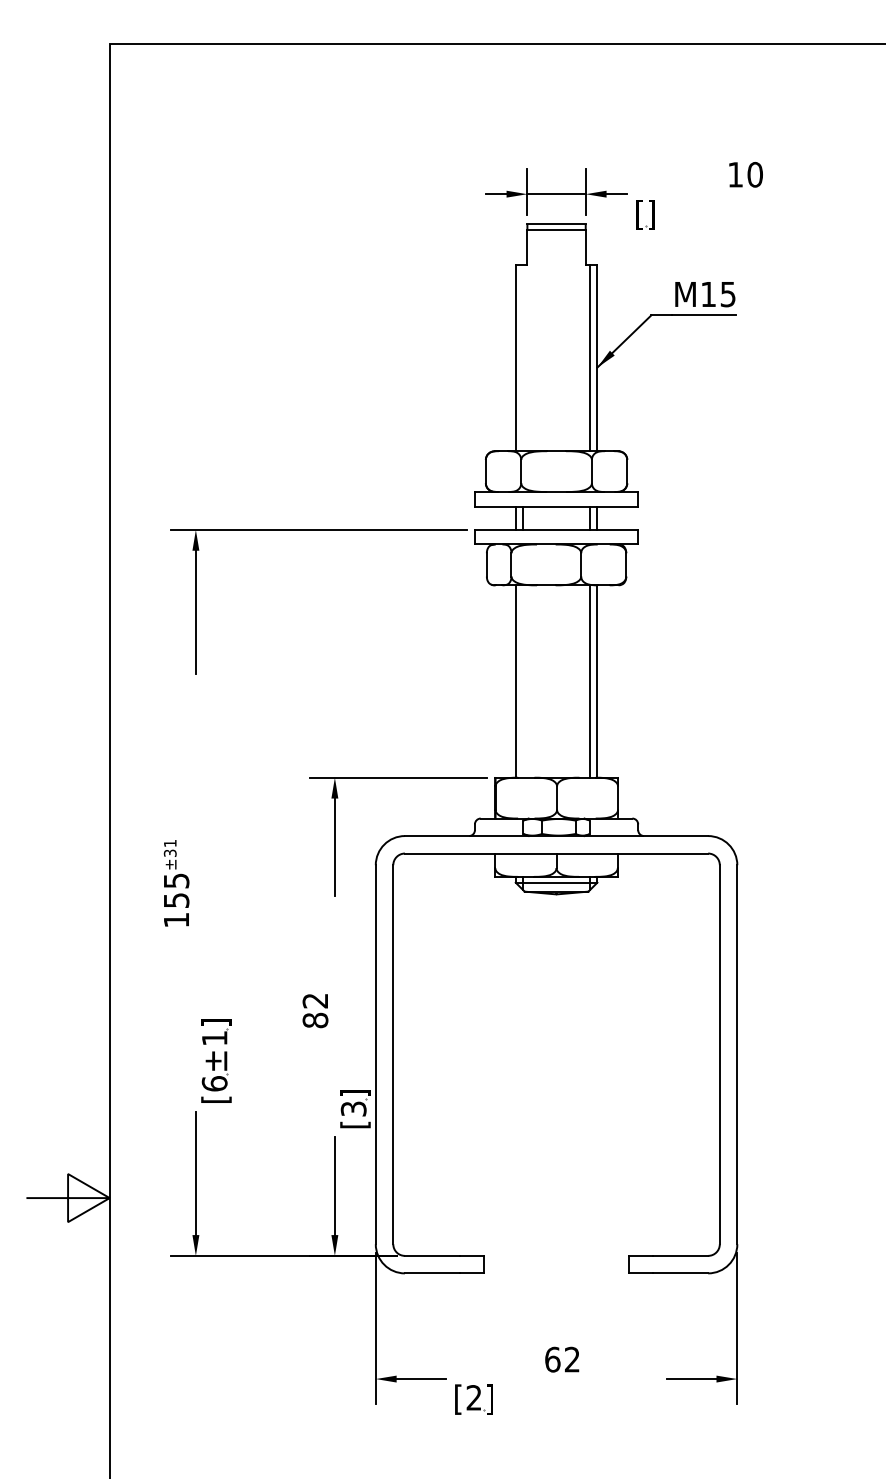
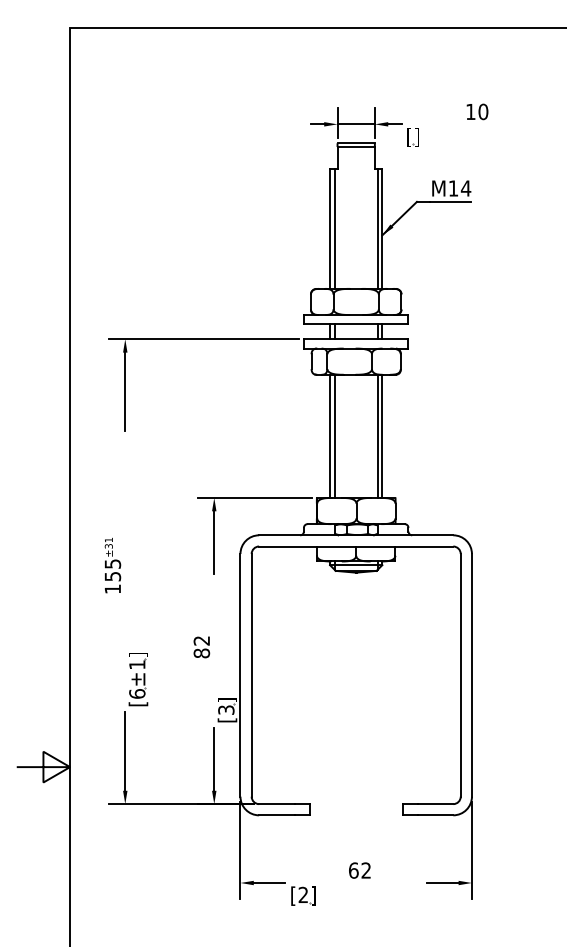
text: (727, 294) -> (465, 188), M15 -> M14
line: (522, 356) -> (334, 228), added
line: (522, 680) -> (334, 435), added

